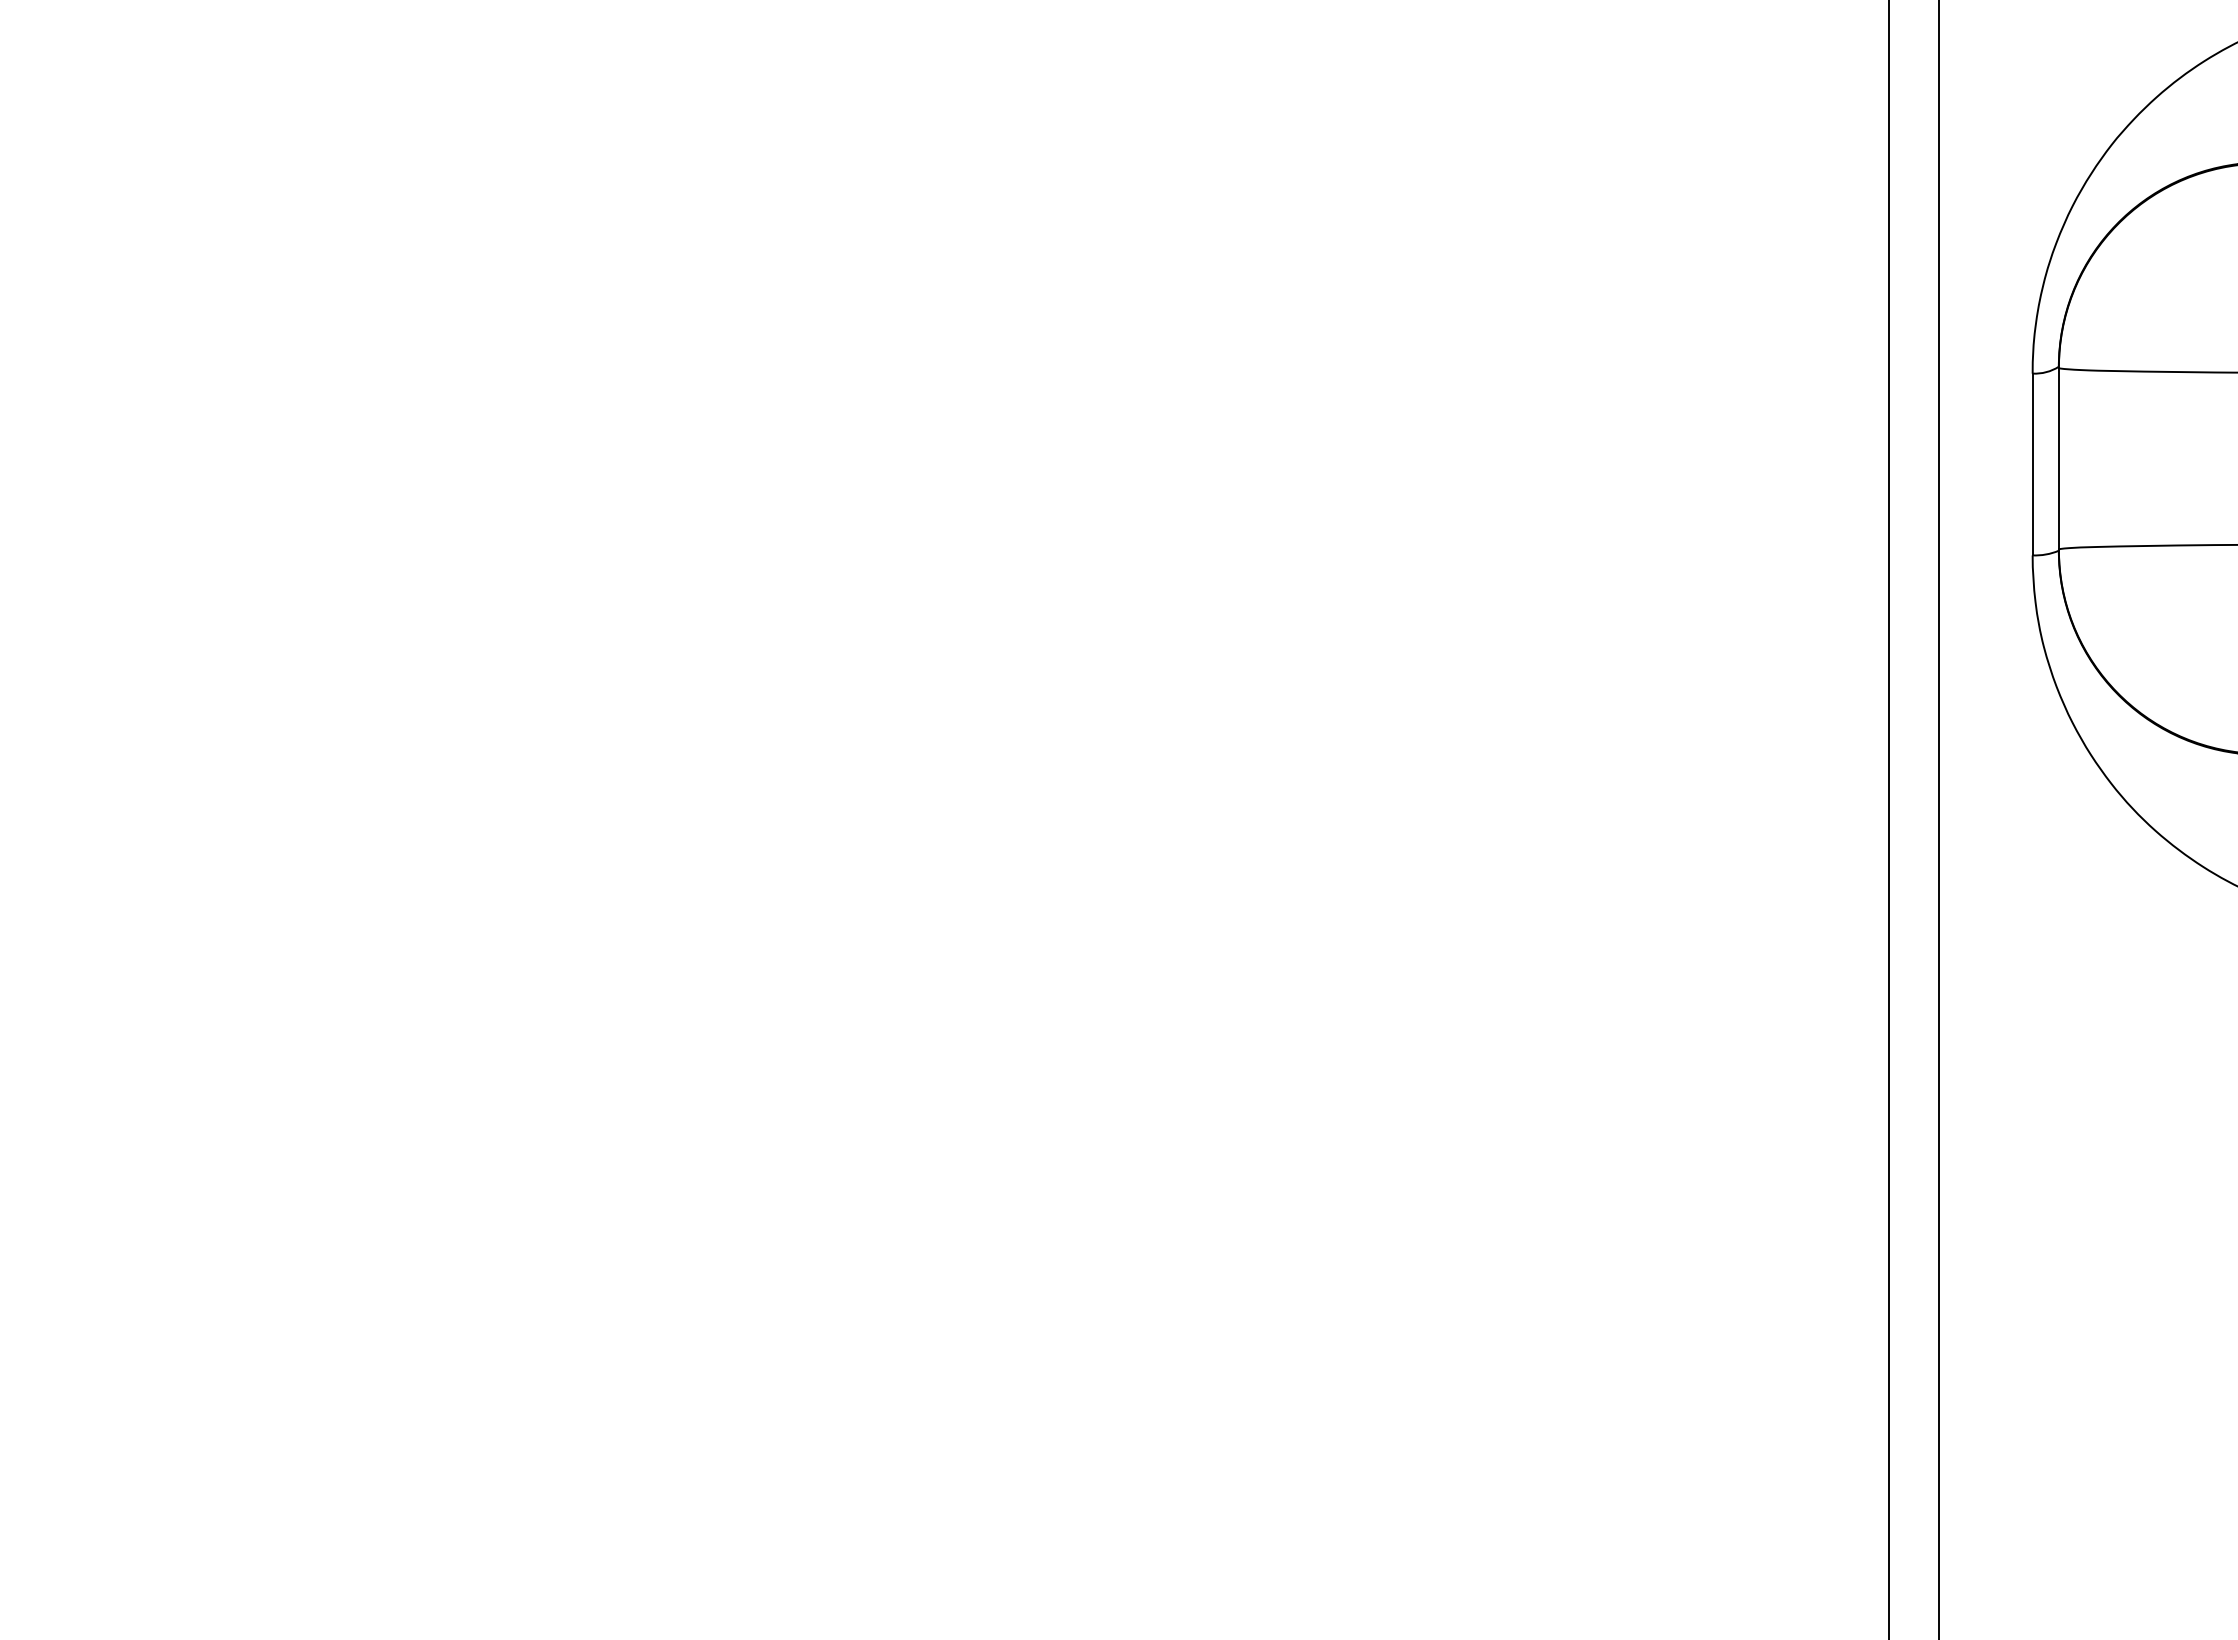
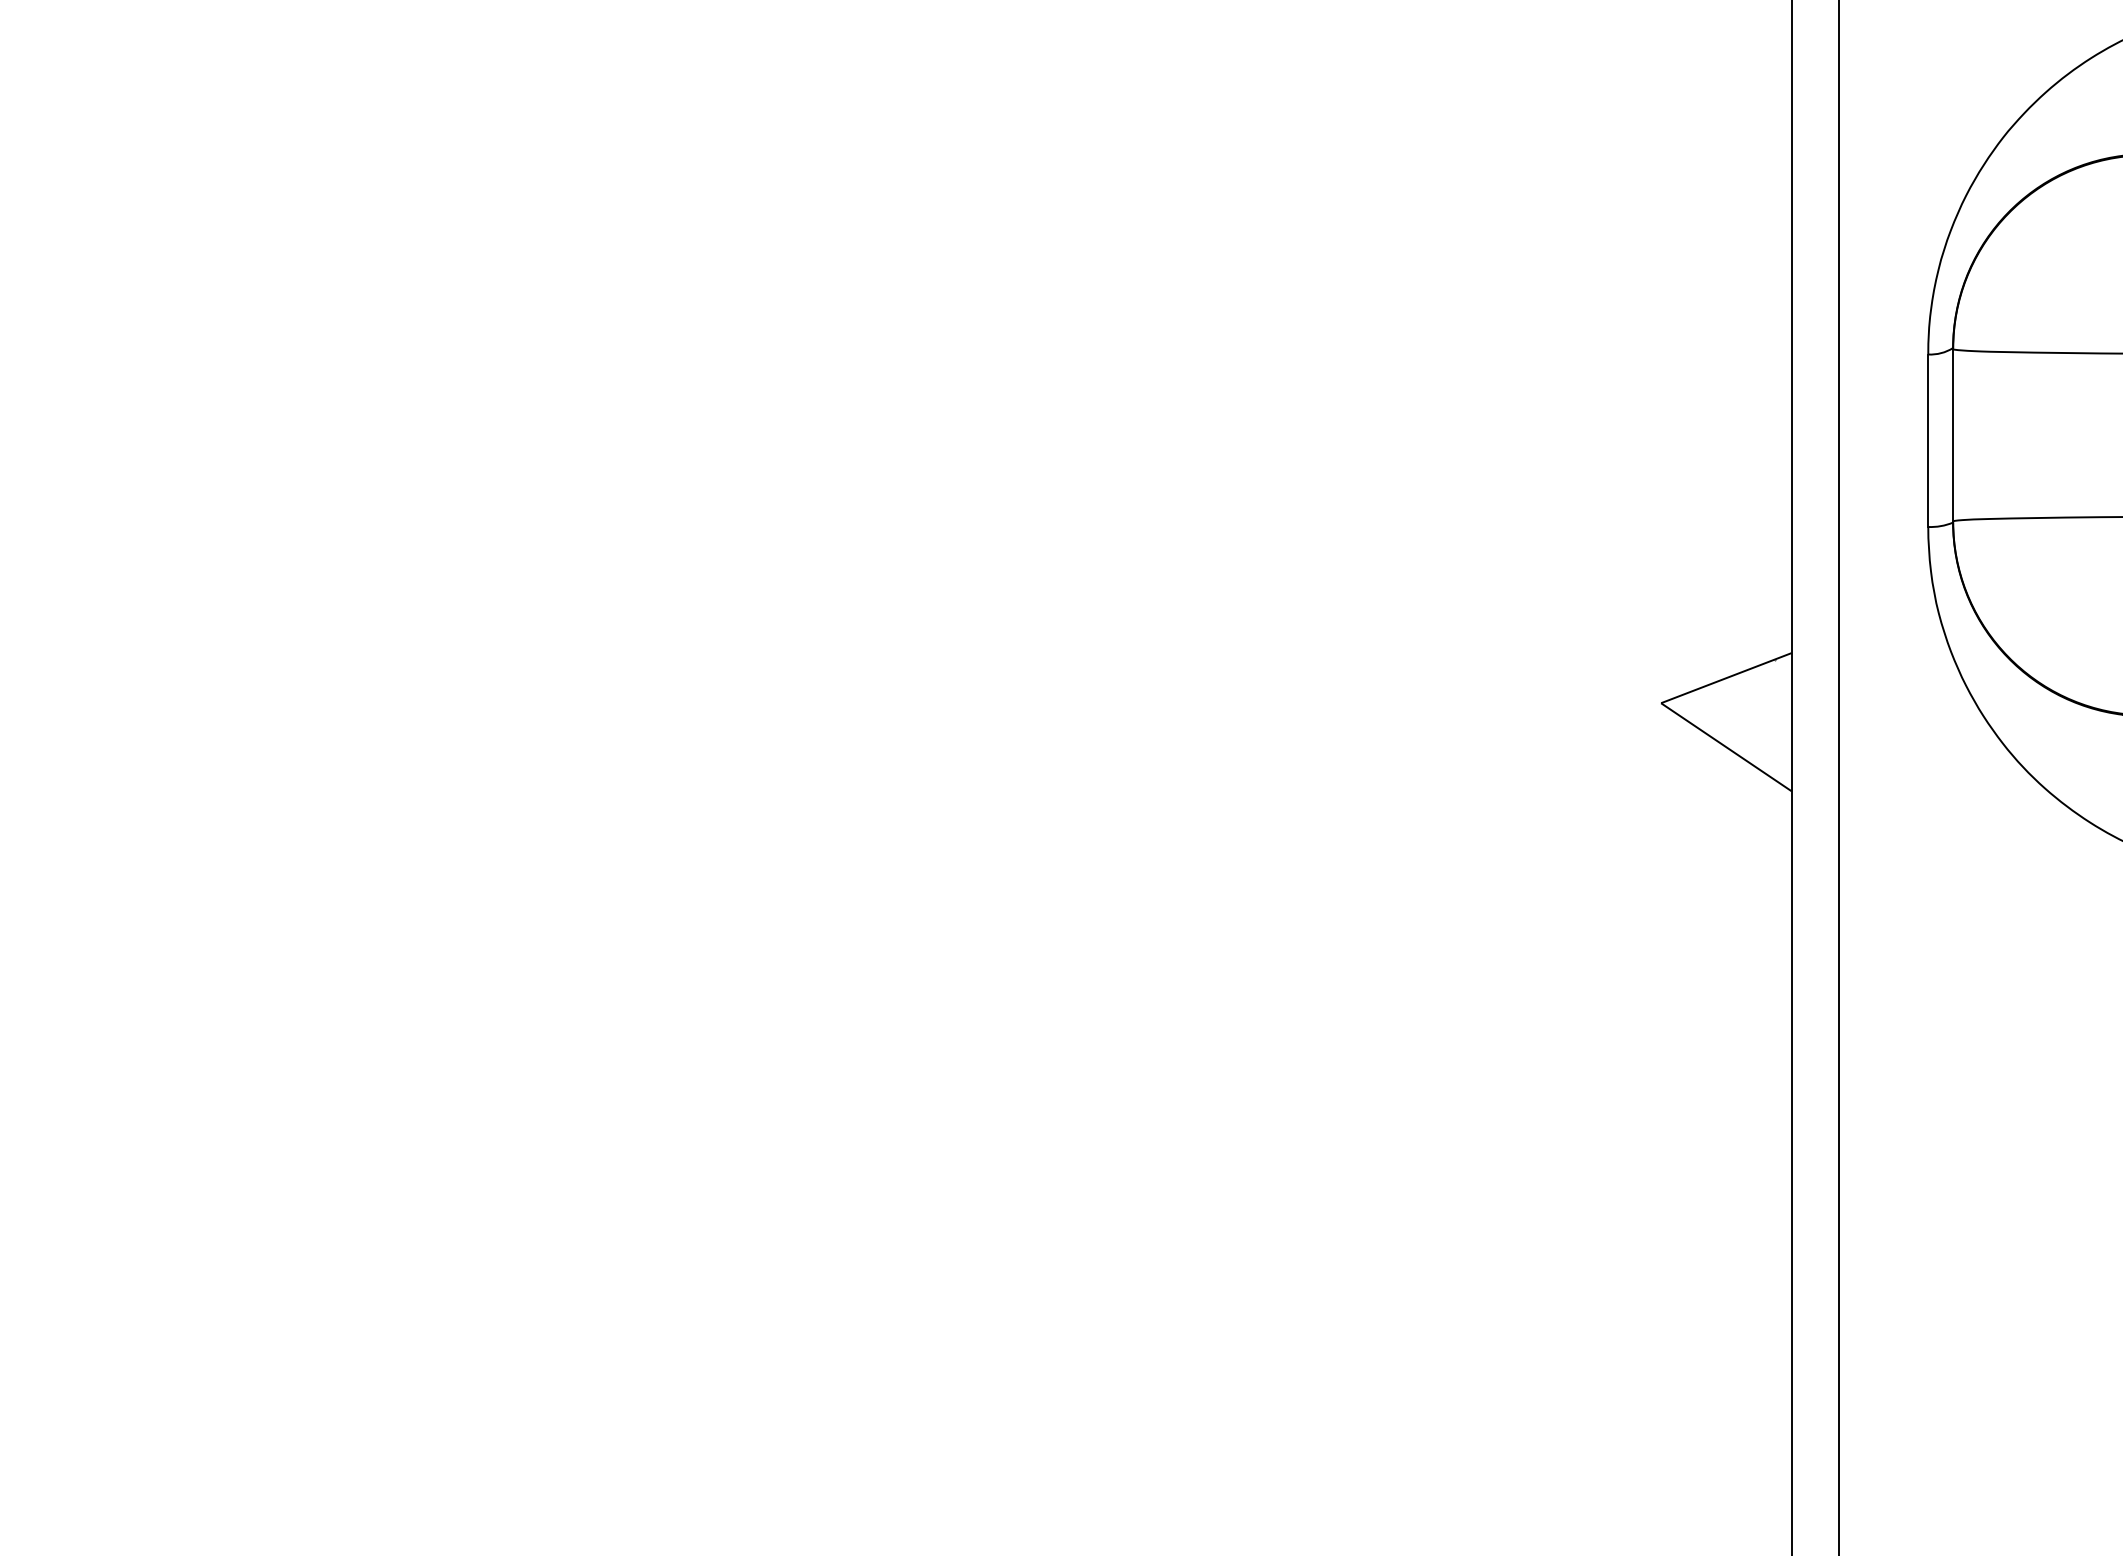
hatch: (1819, 761) -> (1726, 722), added

